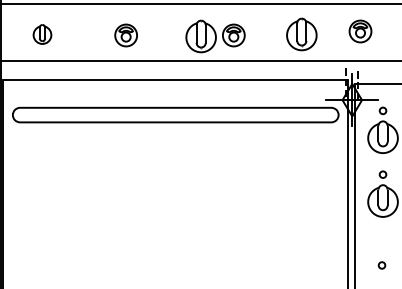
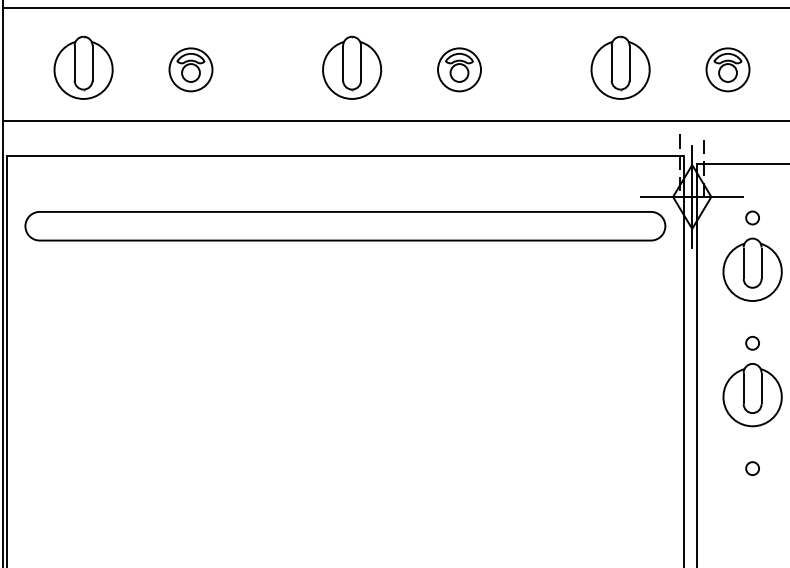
part: (360, 31) -> (727, 69), moved
part: (42, 34) -> (83, 67), size x1.67
part: (301, 34) -> (619, 67), moved
part: (125, 35) -> (189, 69), moved
part: (200, 36) -> (350, 67), moved
circle: (381, 265) -> (751, 468), moved

